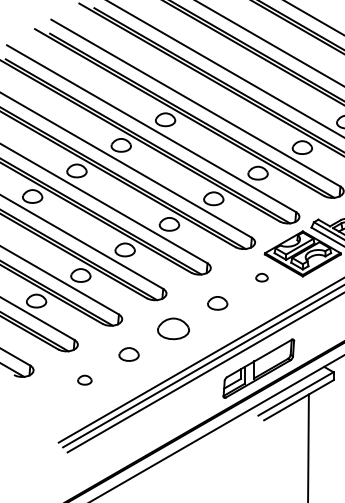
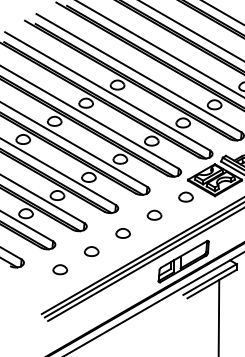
part: (261, 276) -> (185, 196), size x1.67
part: (172, 329) -> (122, 233), size x0.62
part: (85, 379) -> (60, 269), size x1.43

